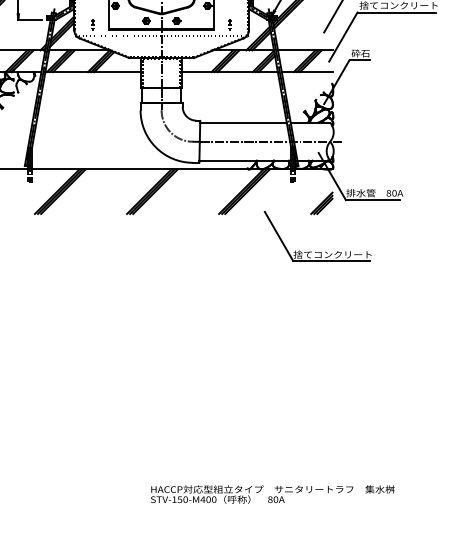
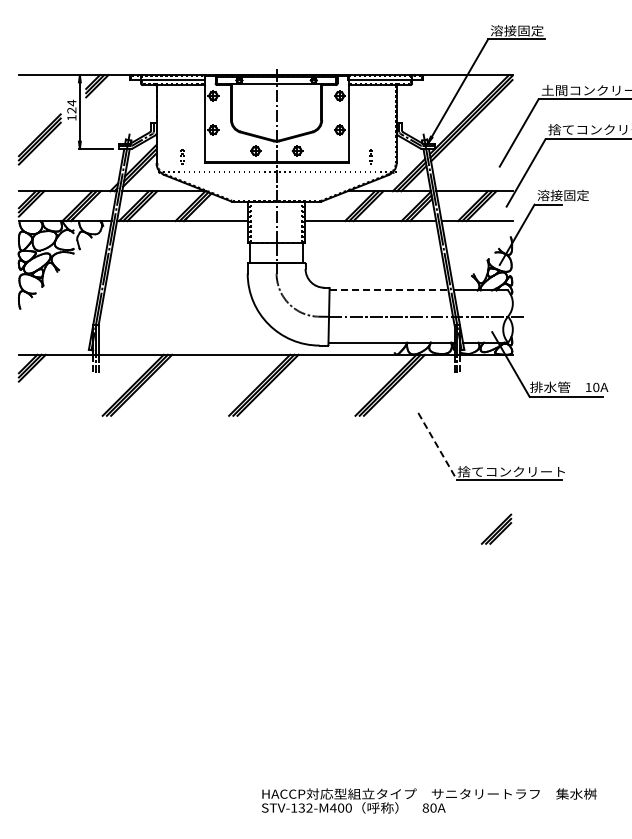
text: (369, 53) -> (562, 195), 砕石 -> 溶接固定
line: (243, 122) -> (389, 290), solid -> dashed
text: (388, 193) -> (588, 387), 80A -> 10A
part: (321, 202) -> (496, 528), moved
line: (278, 236) -> (437, 446), solid -> dashed
text: (182, 499) -> (305, 807), STV-150-M400 -> STV-132-M400

